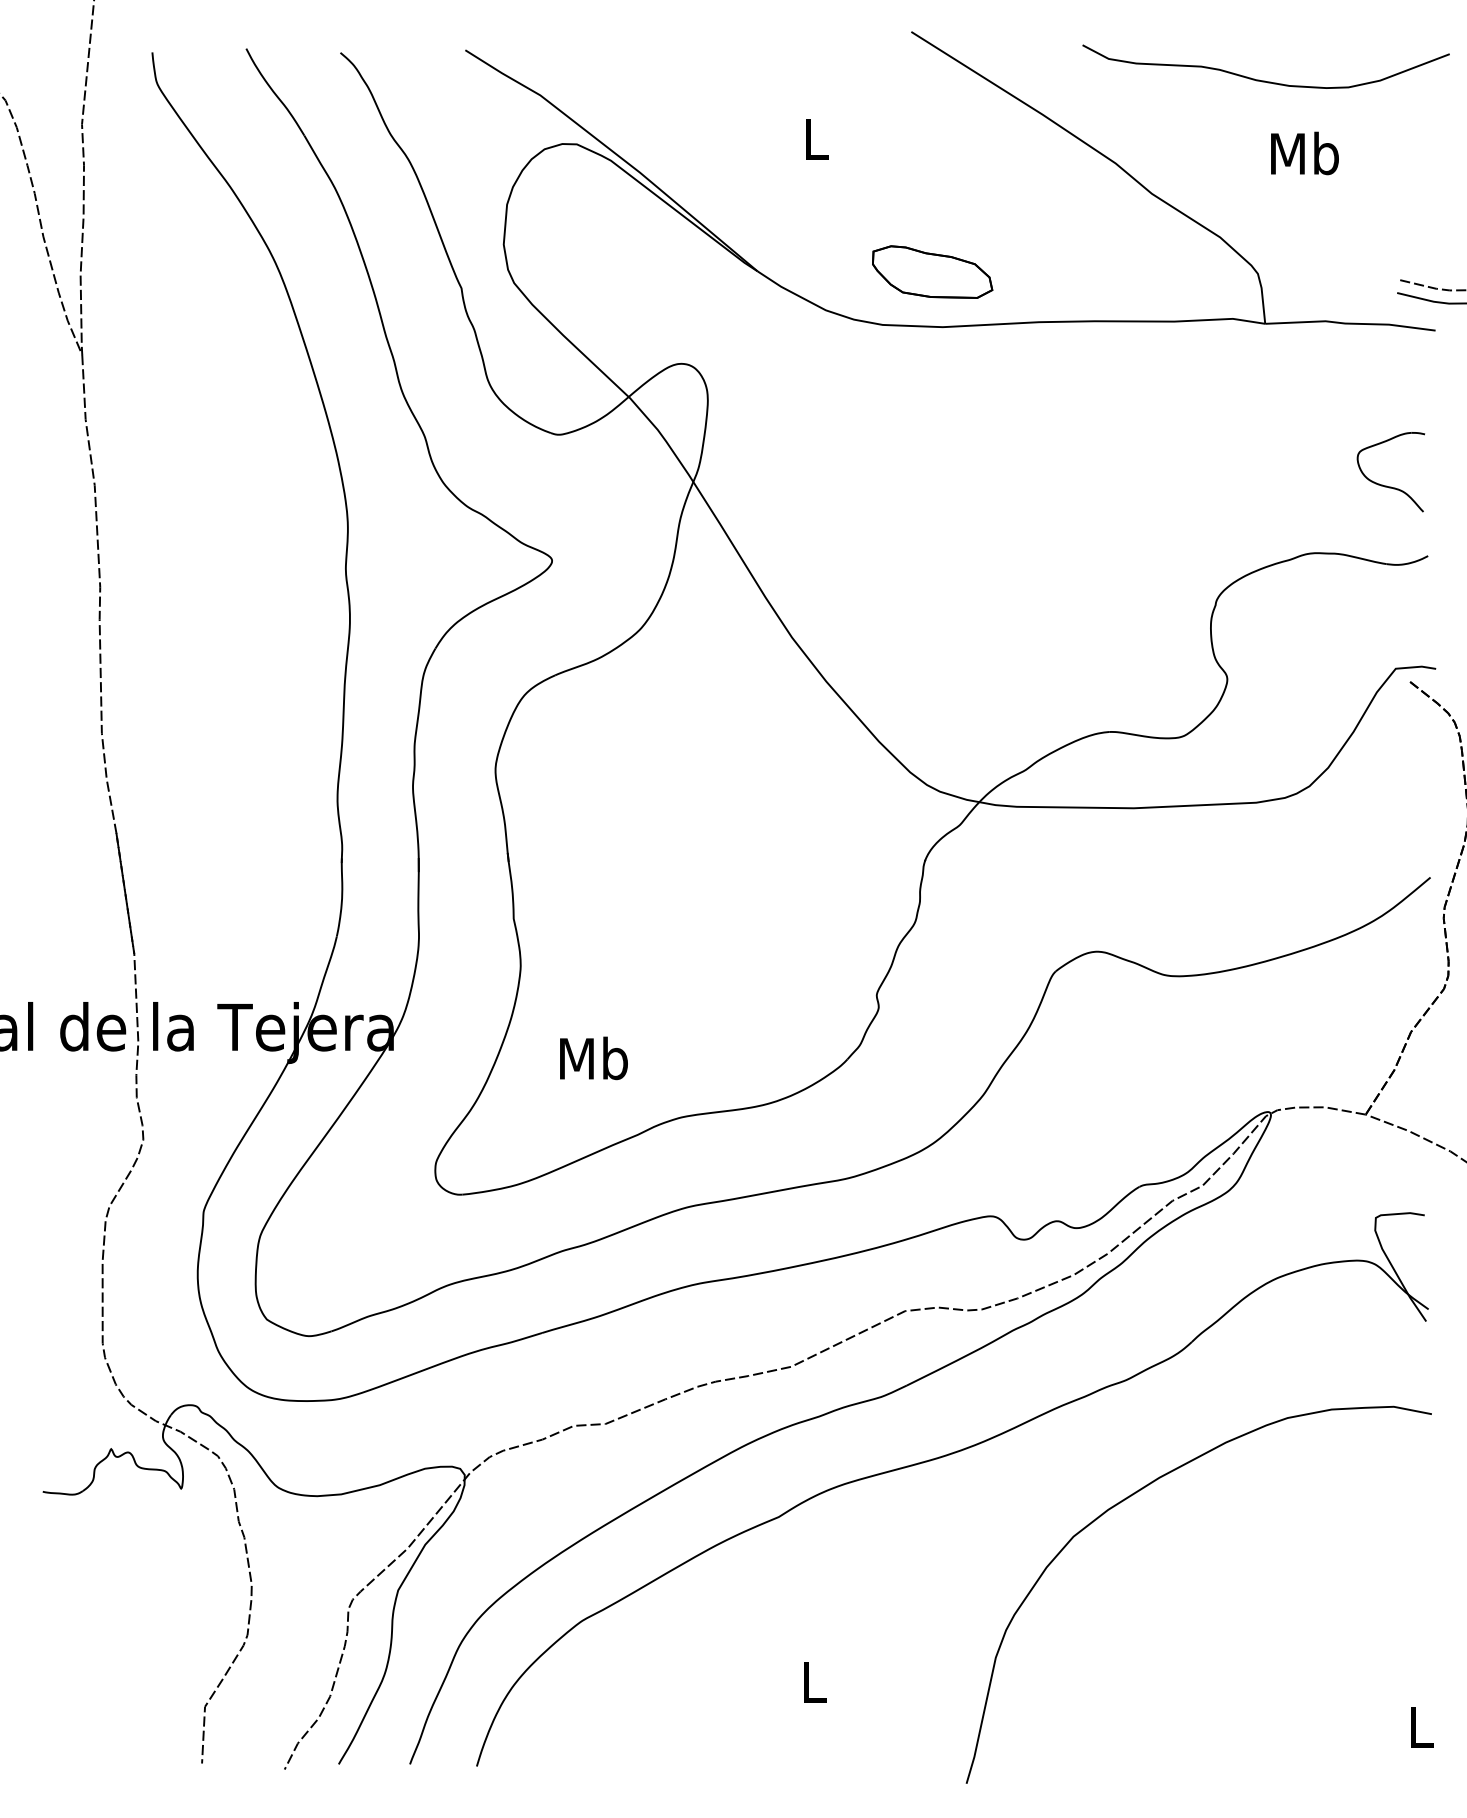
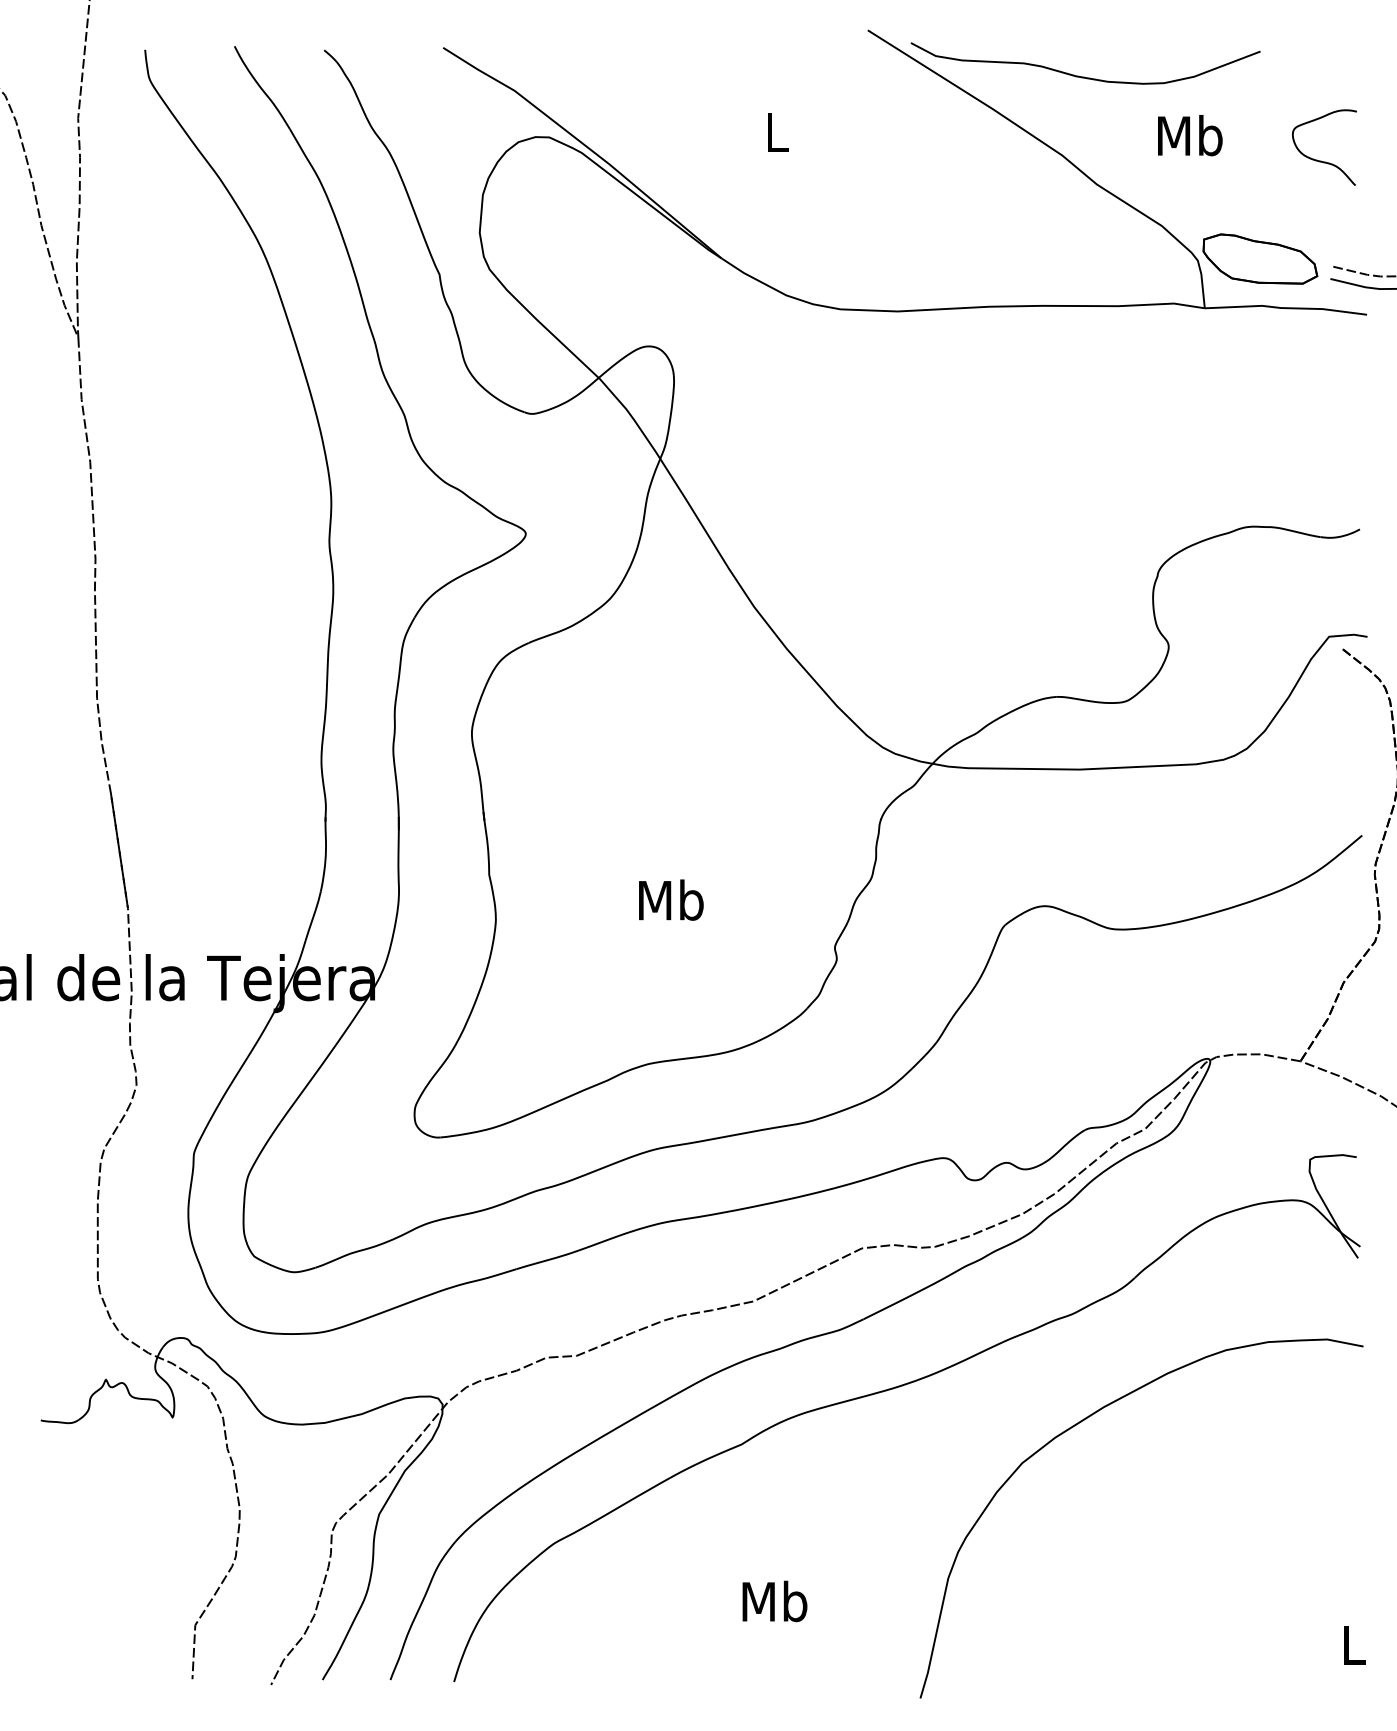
curve: (1265, 80) -> (1085, 76), moved
text: (1304, 153) -> (1189, 135), moved
part: (932, 271) -> (1260, 258), moved
part: (1386, 485) -> (1320, 160), moved
text: (593, 1058) -> (670, 900), moved
text: (813, 1681) -> (774, 1601), L -> Mb

